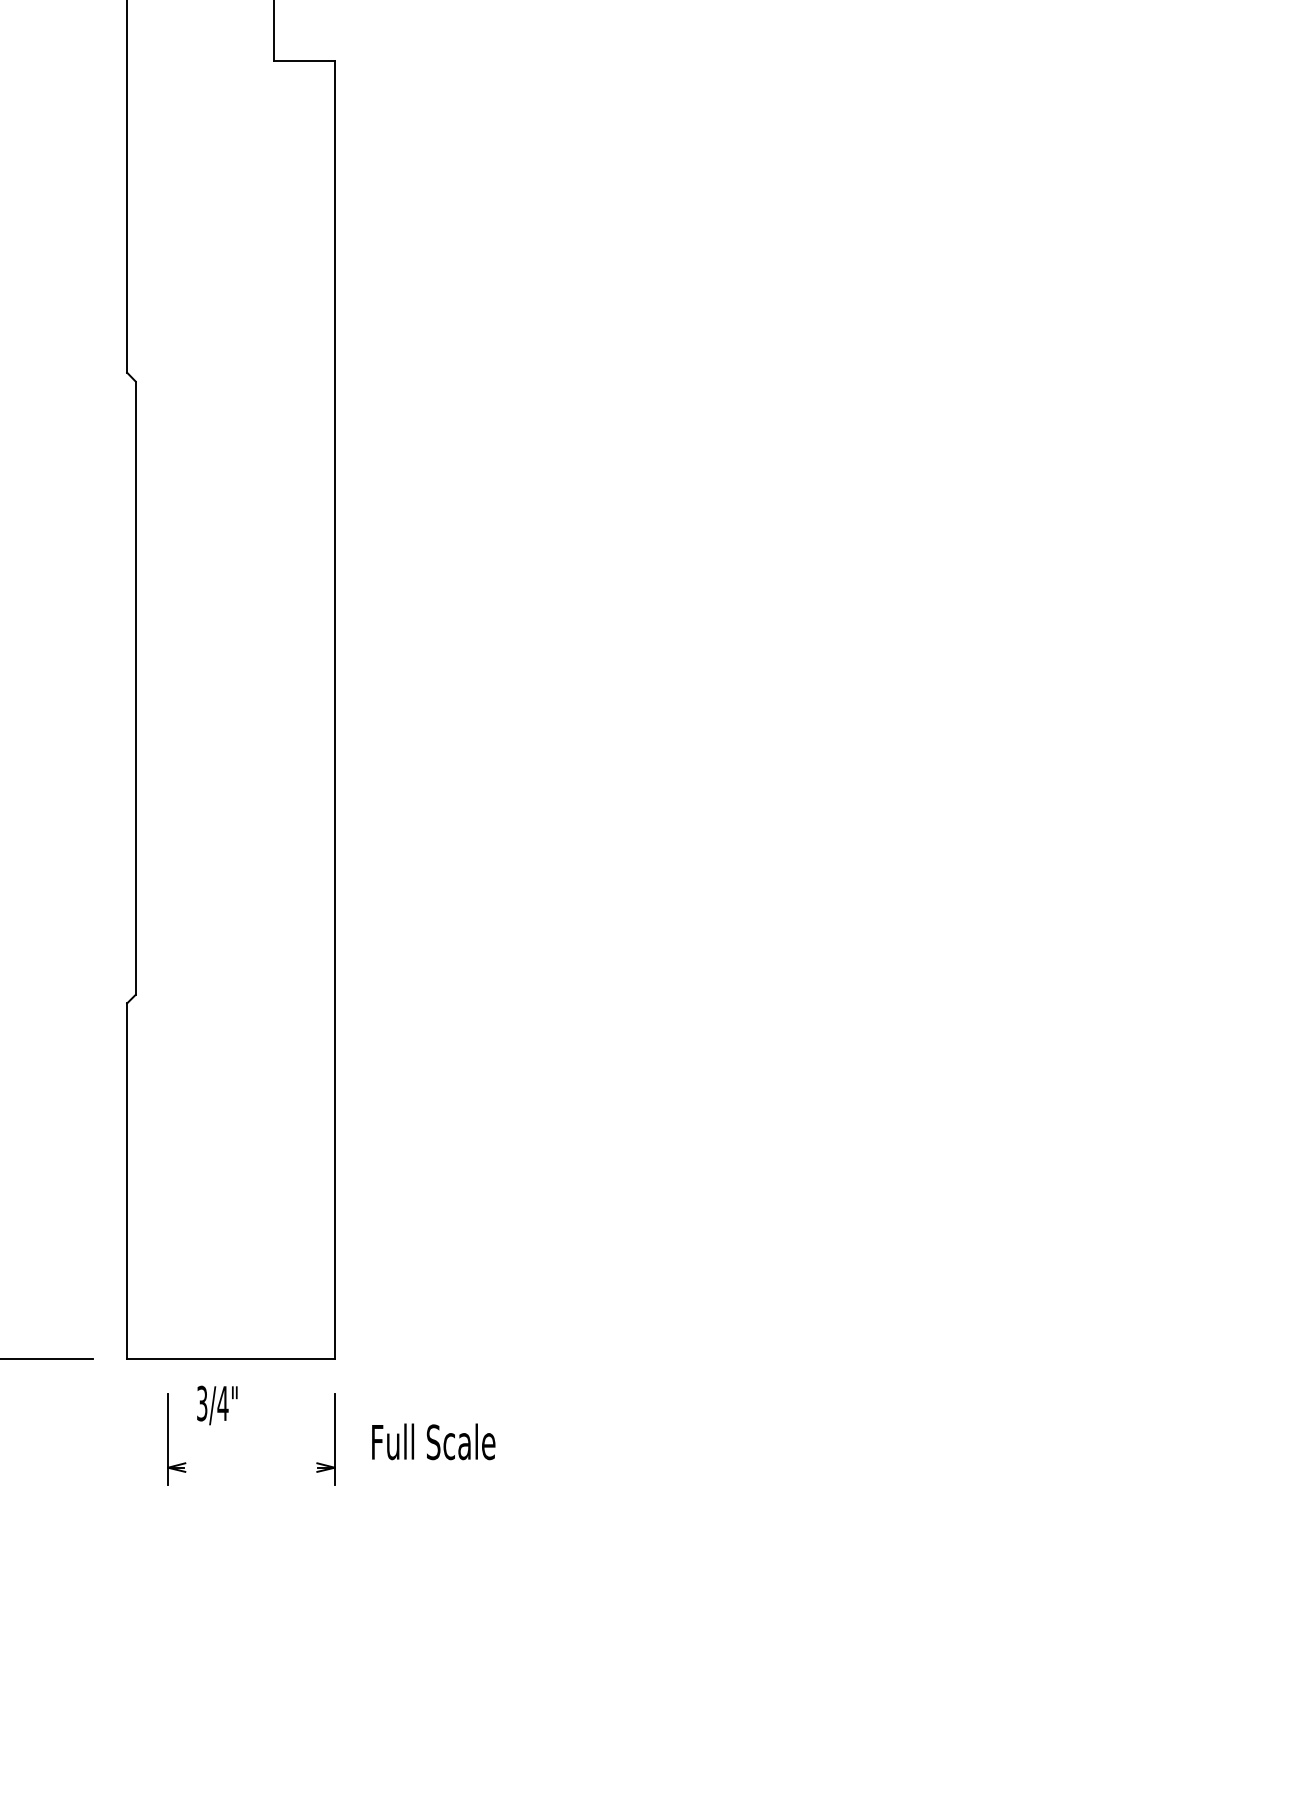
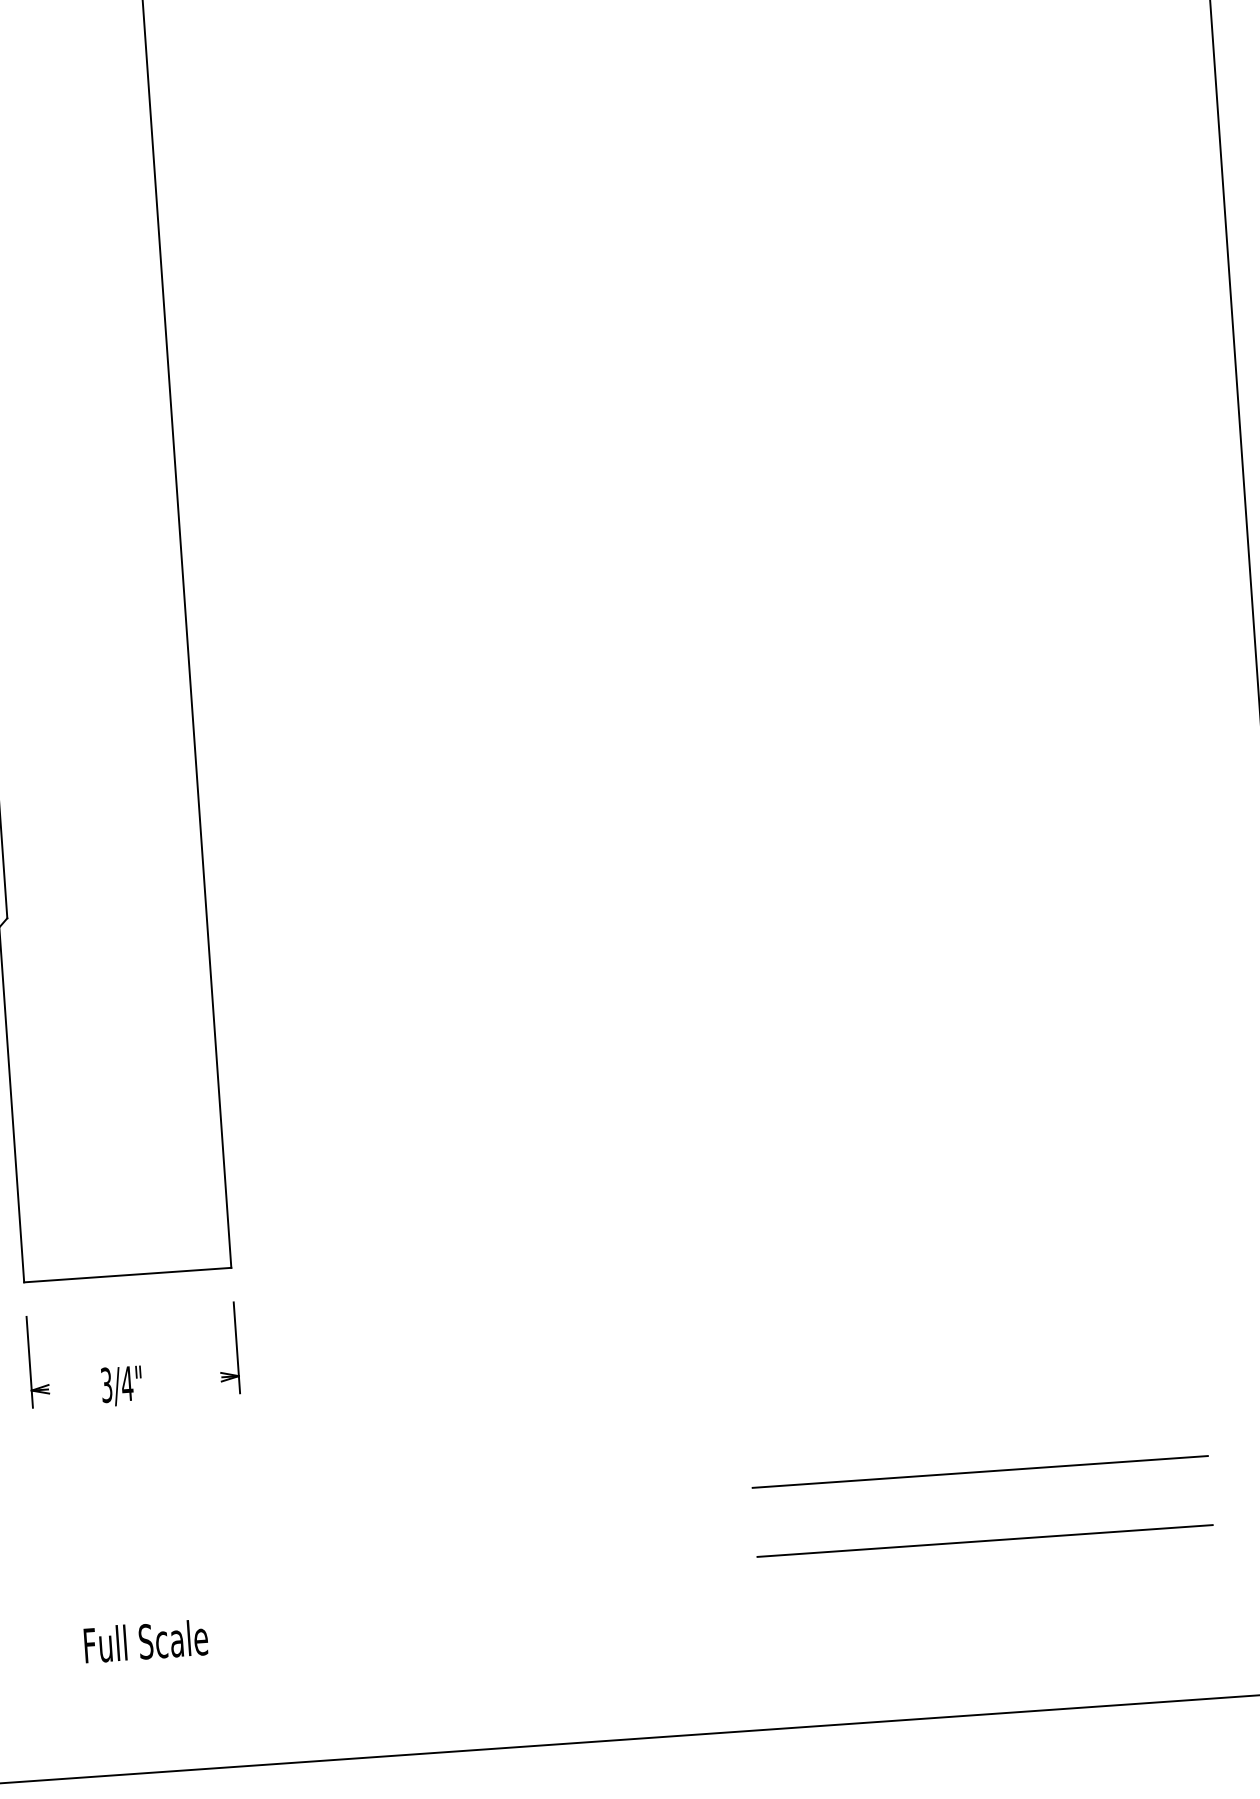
text: (217, 1405) -> (122, 1386), moved
part: (168, 1439) -> (30, 1362), moved
text: (433, 1441) -> (145, 1641), moved
line: (1067, 1615) -> (980, 1472), added
line: (1067, 1684) -> (984, 1541), added

